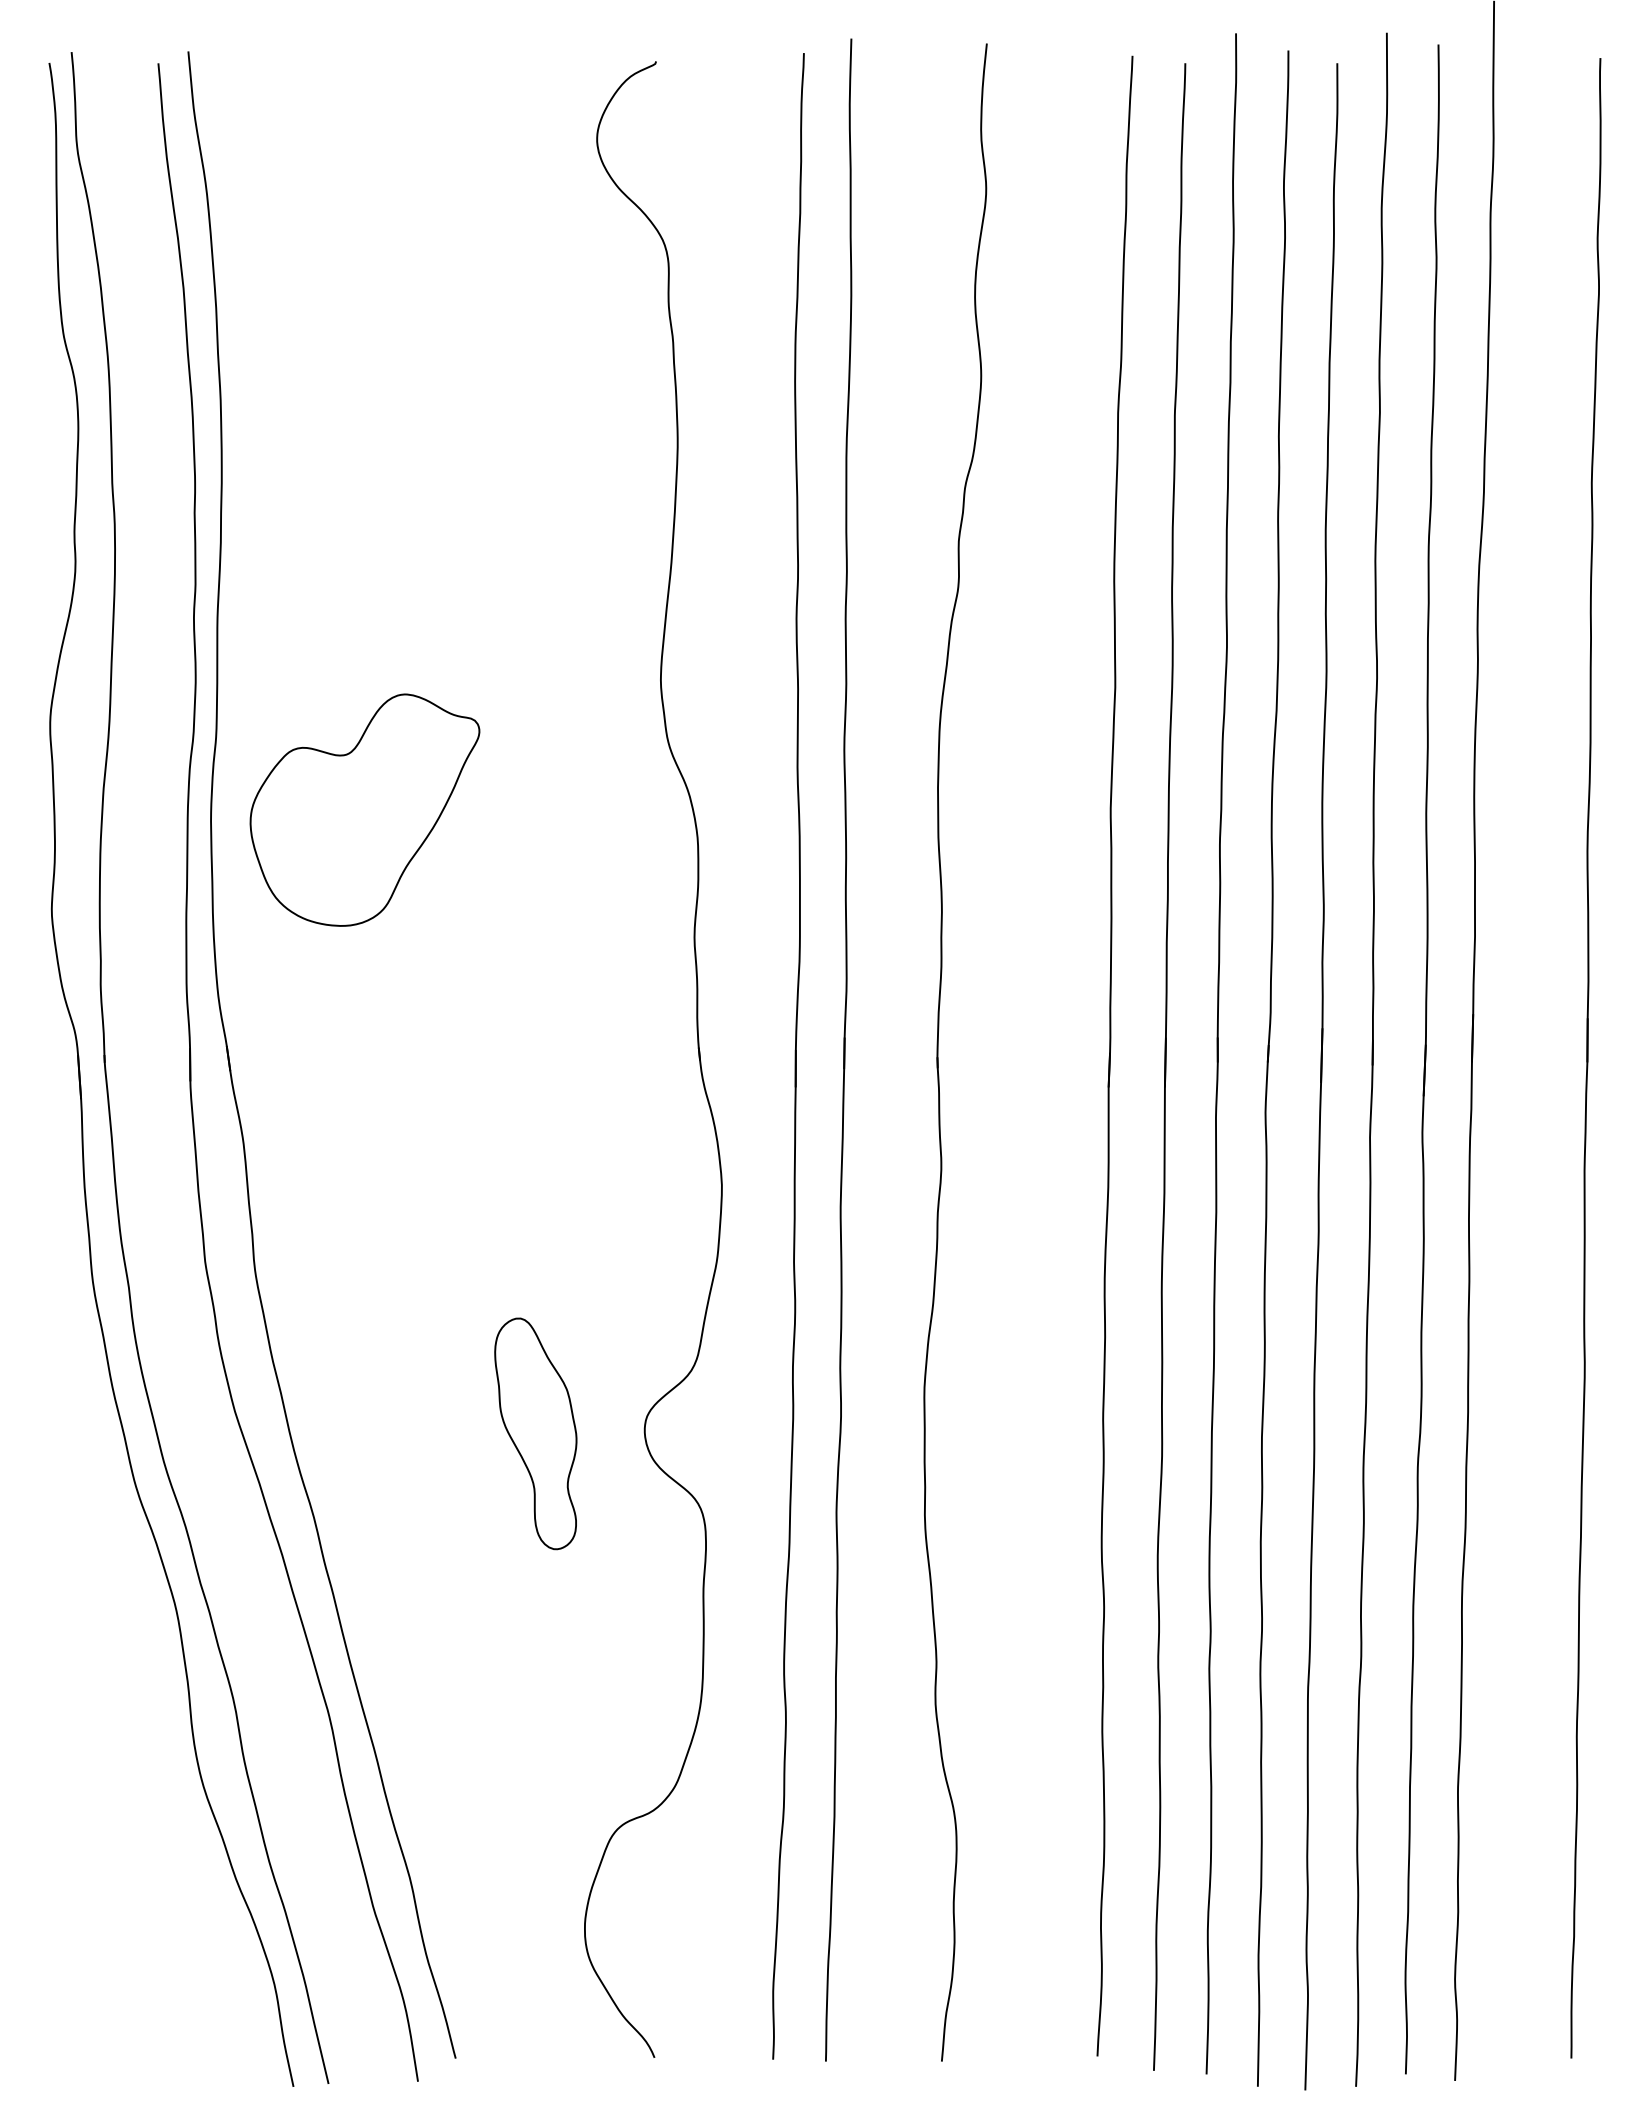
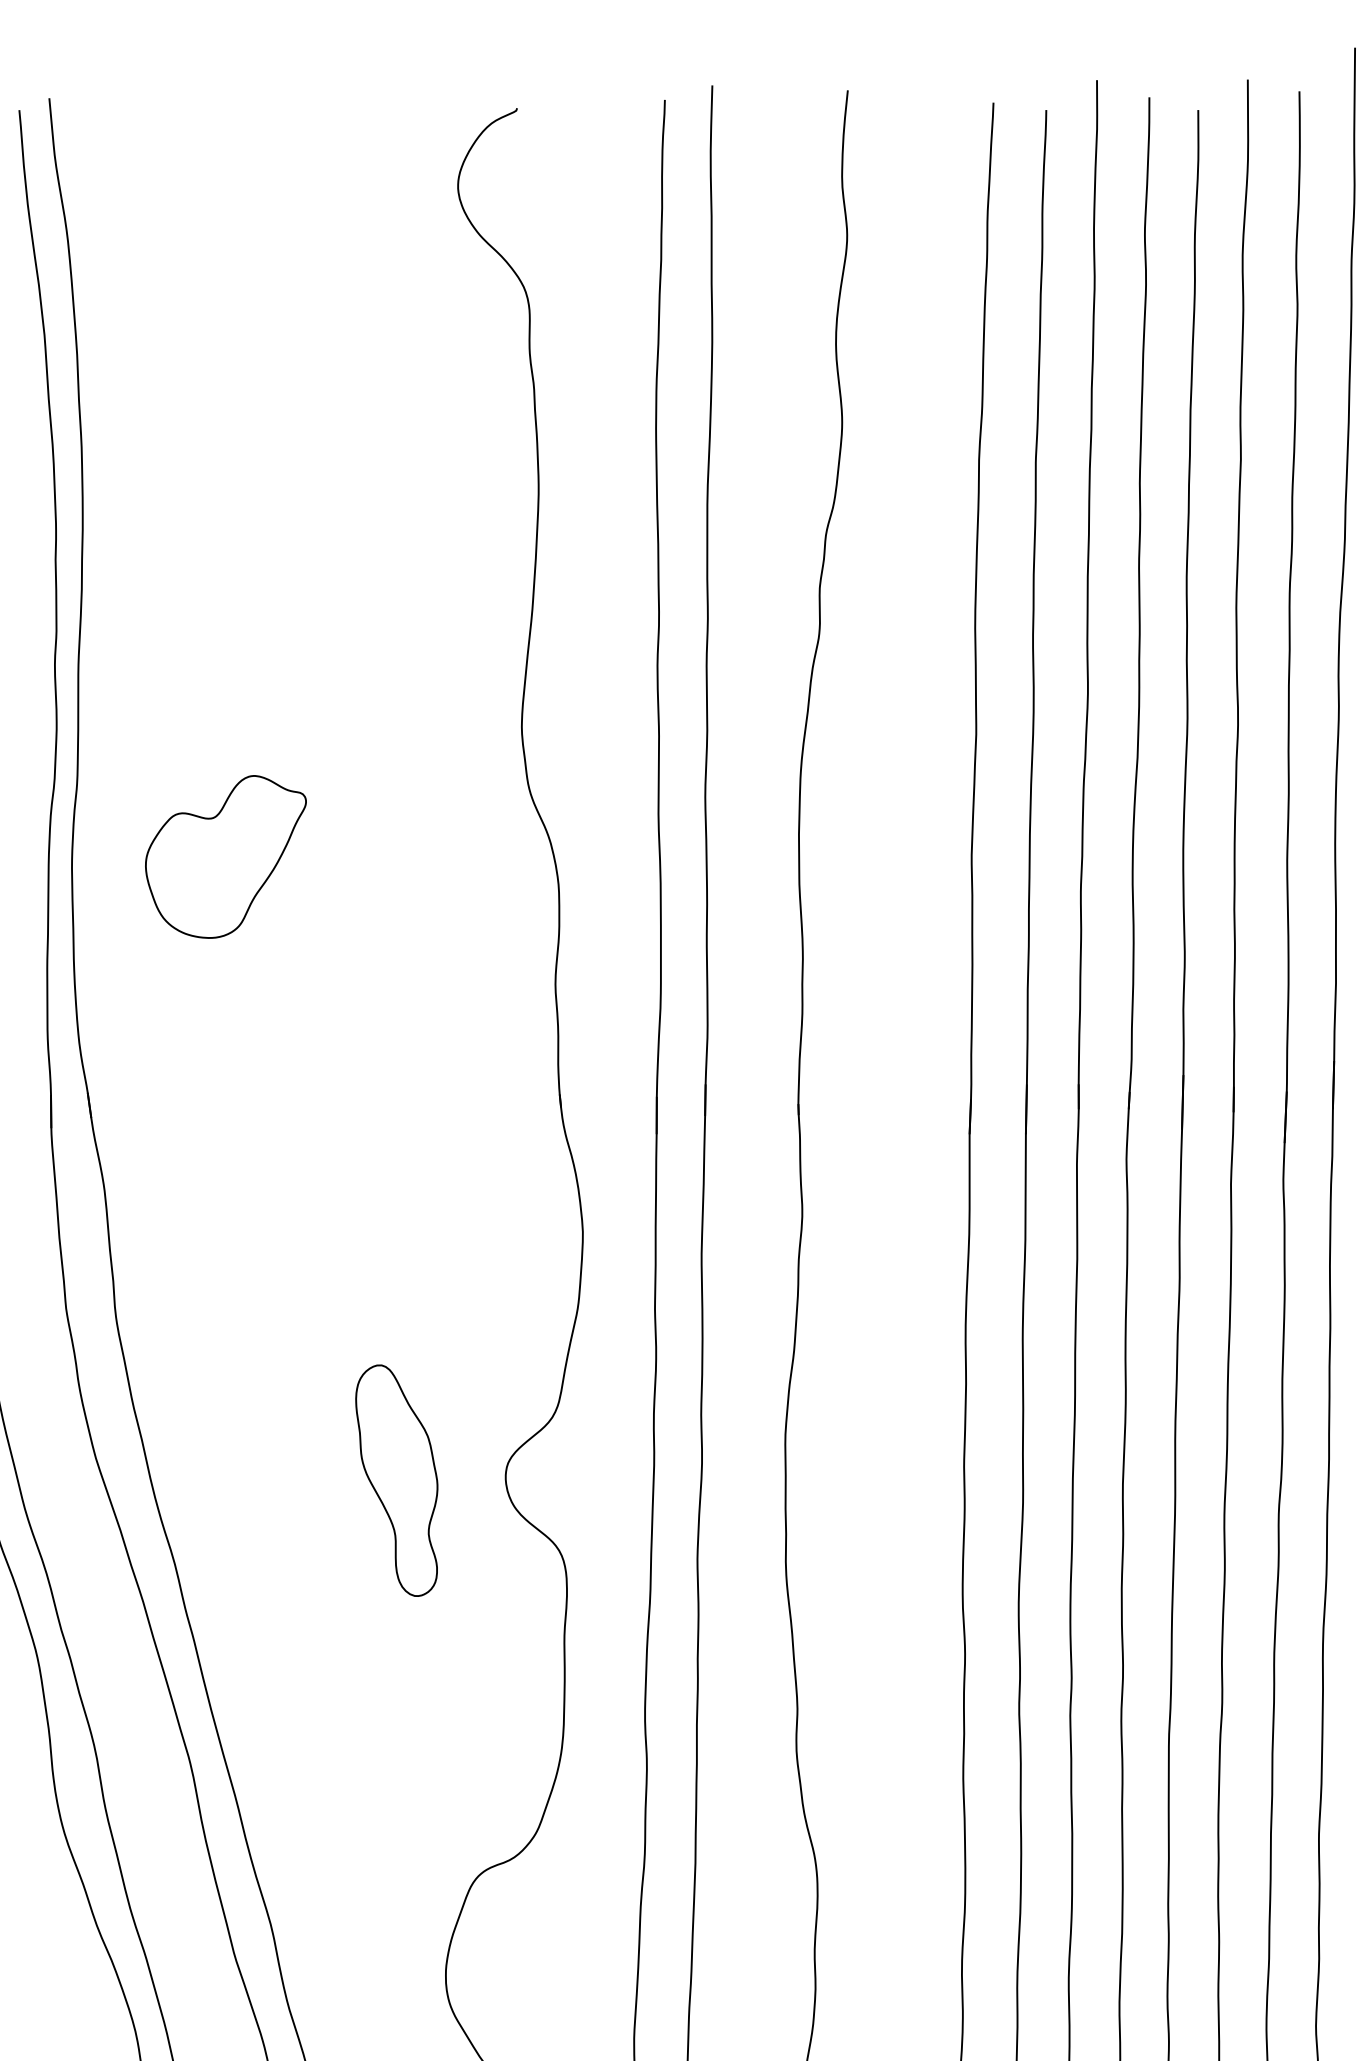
part: (364, 809) -> (225, 856), size x0.7

